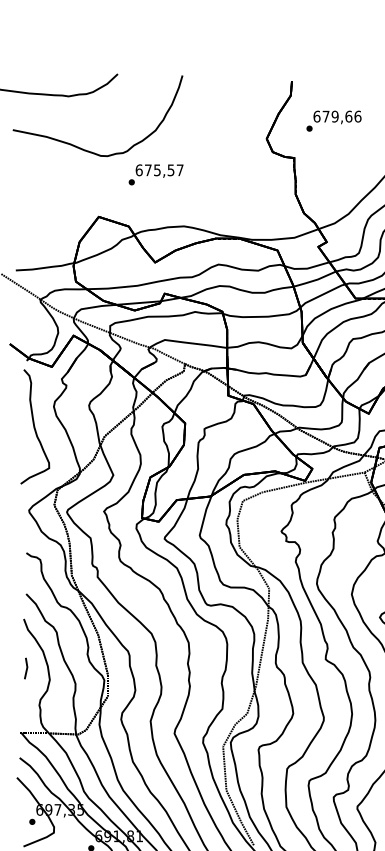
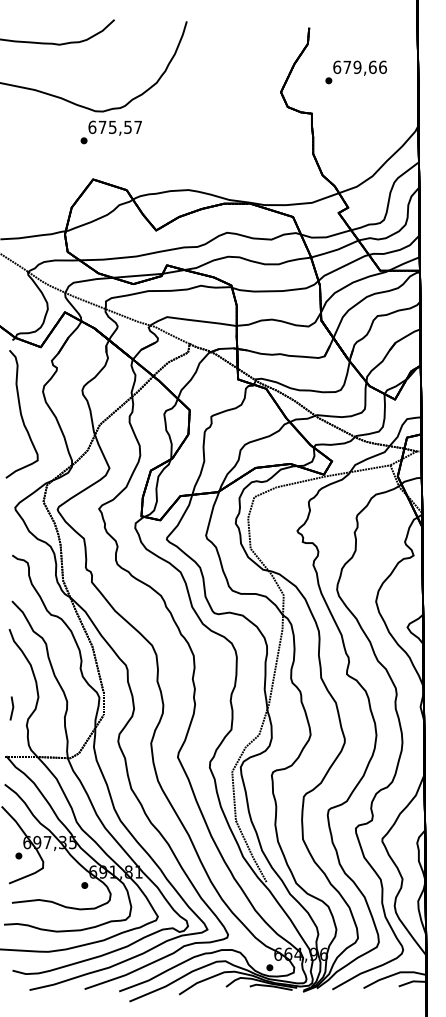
text: (155, 174) -> (110, 132), moved
line: (26, 668) -> (12, 708), moved

